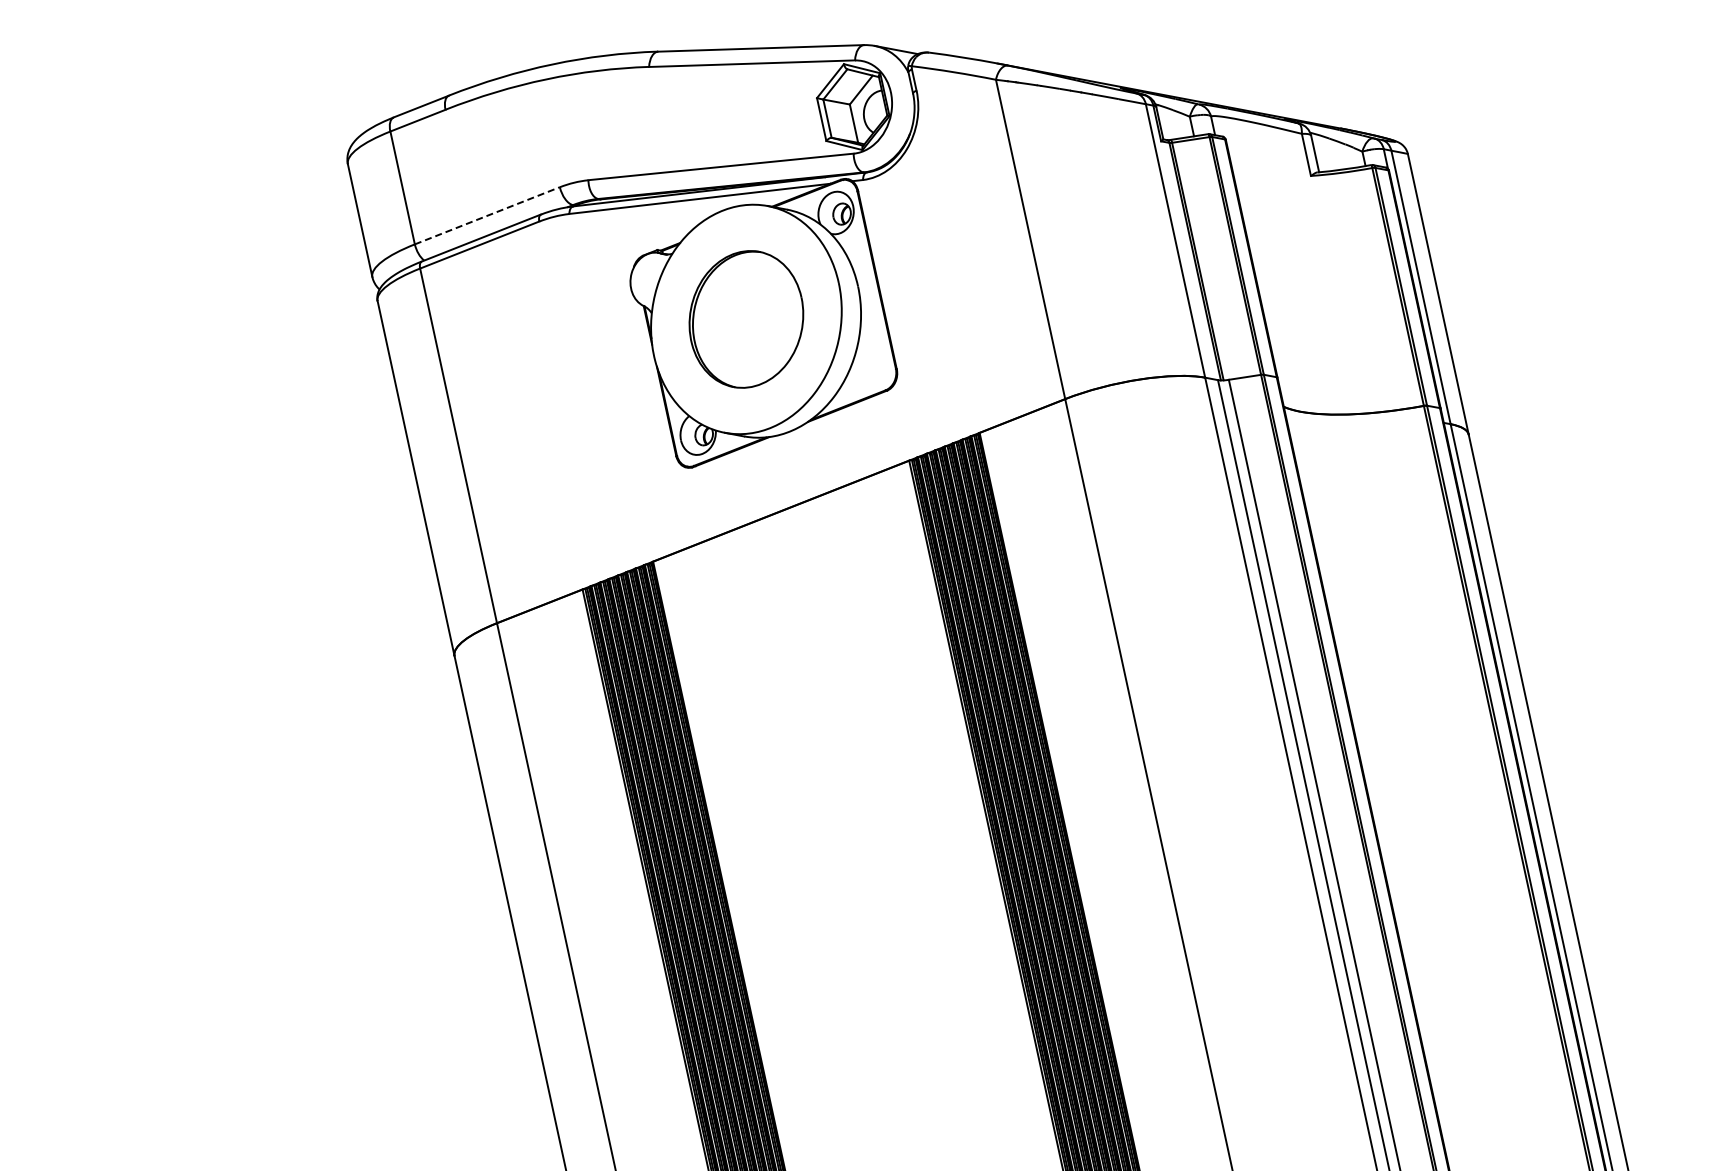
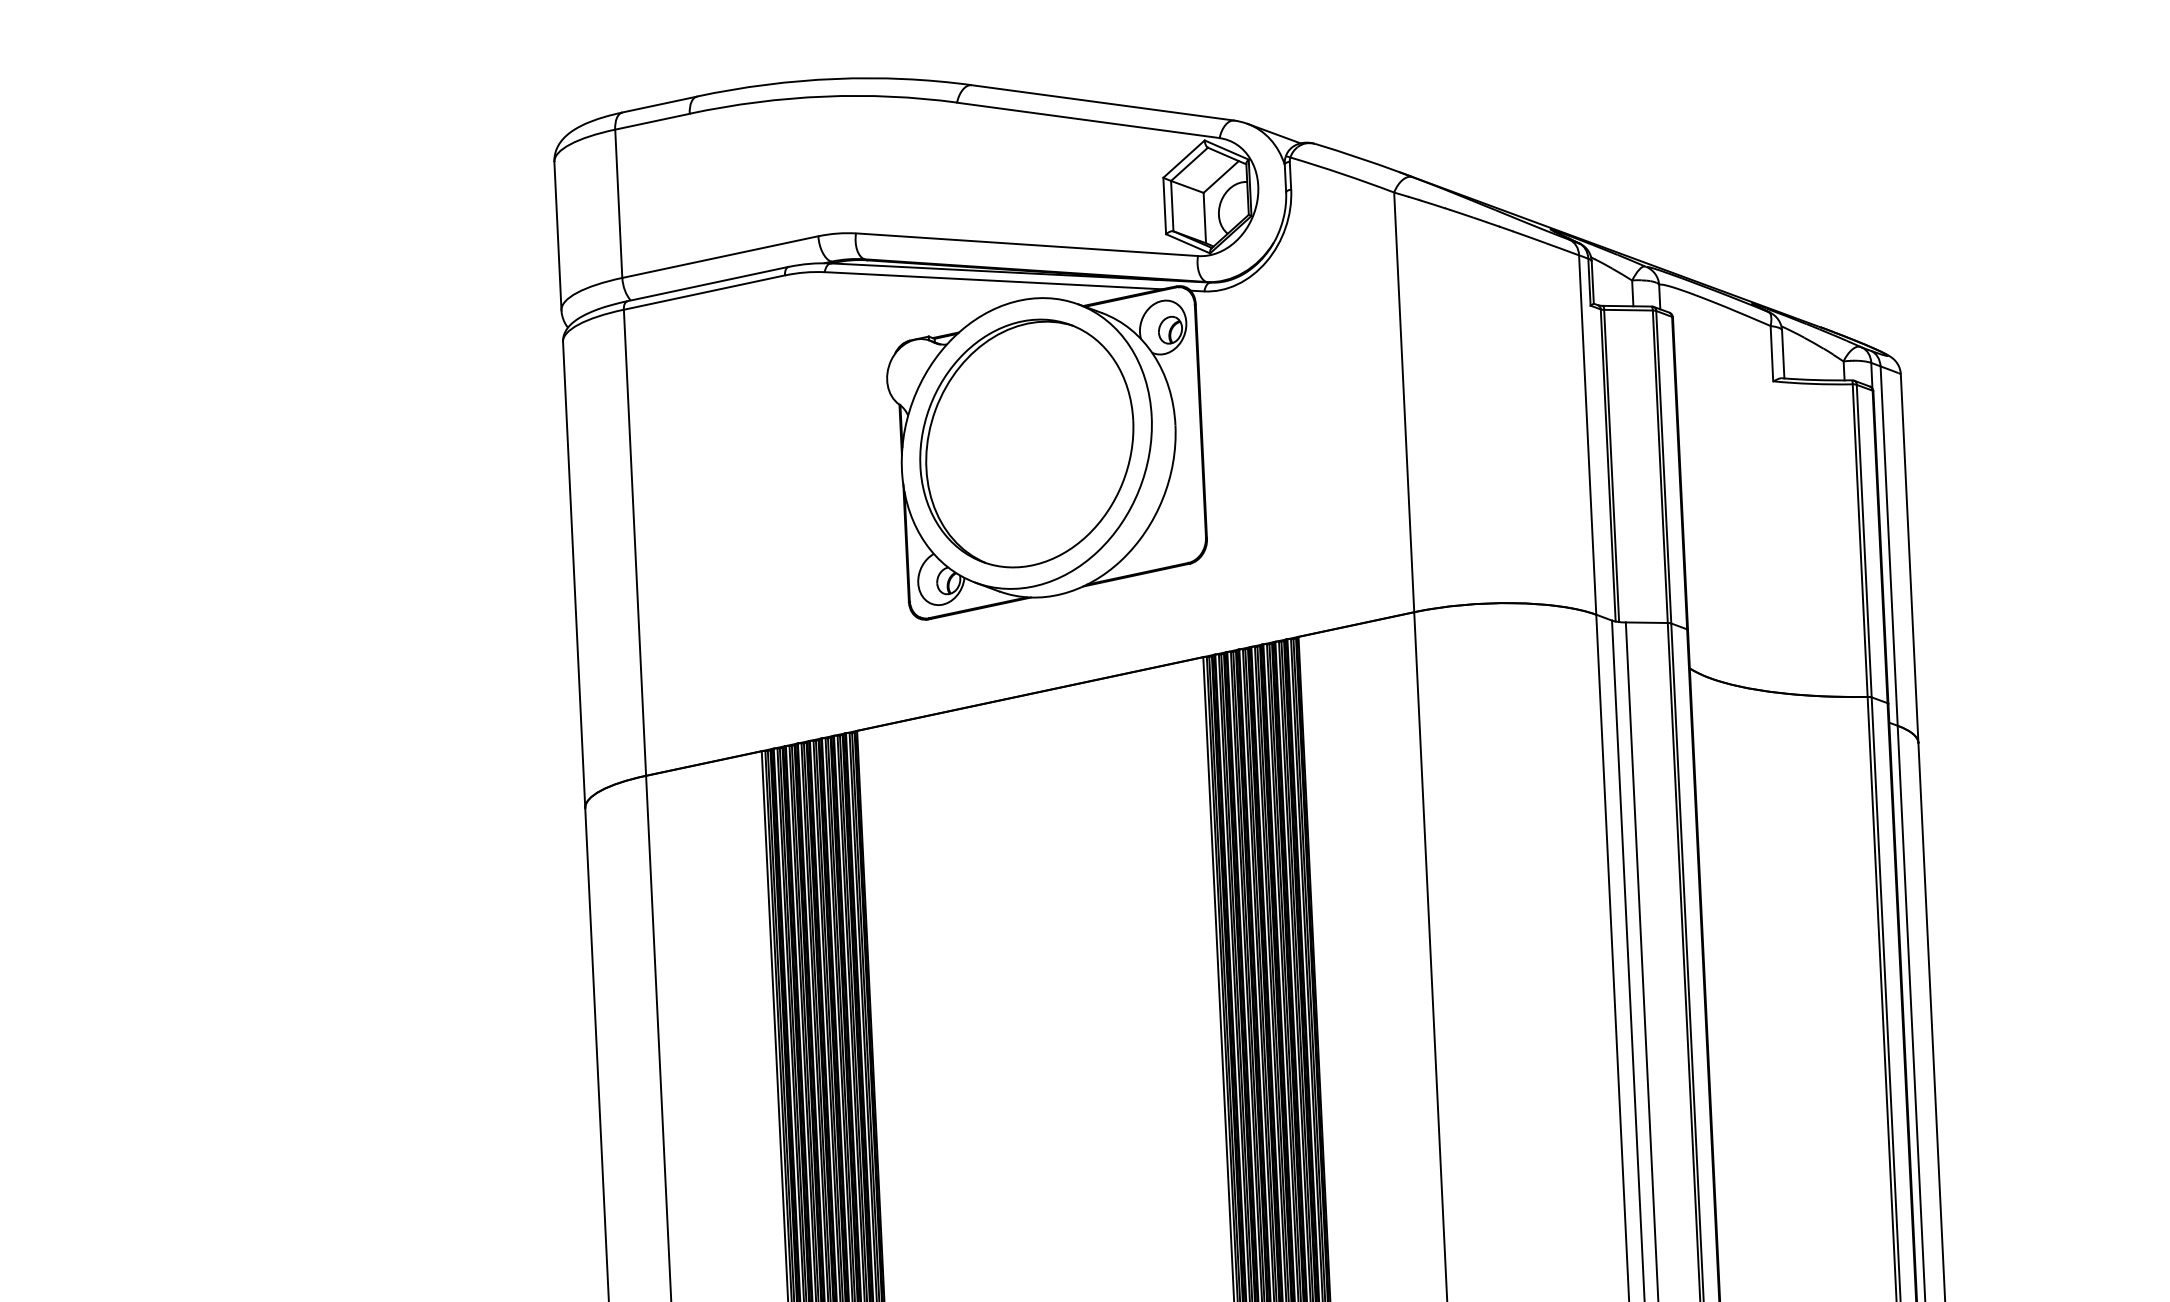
line: (487, 215) -> (720, 256), dashed -> solid
part: (746, 319) -> (1026, 443), size x1.43

